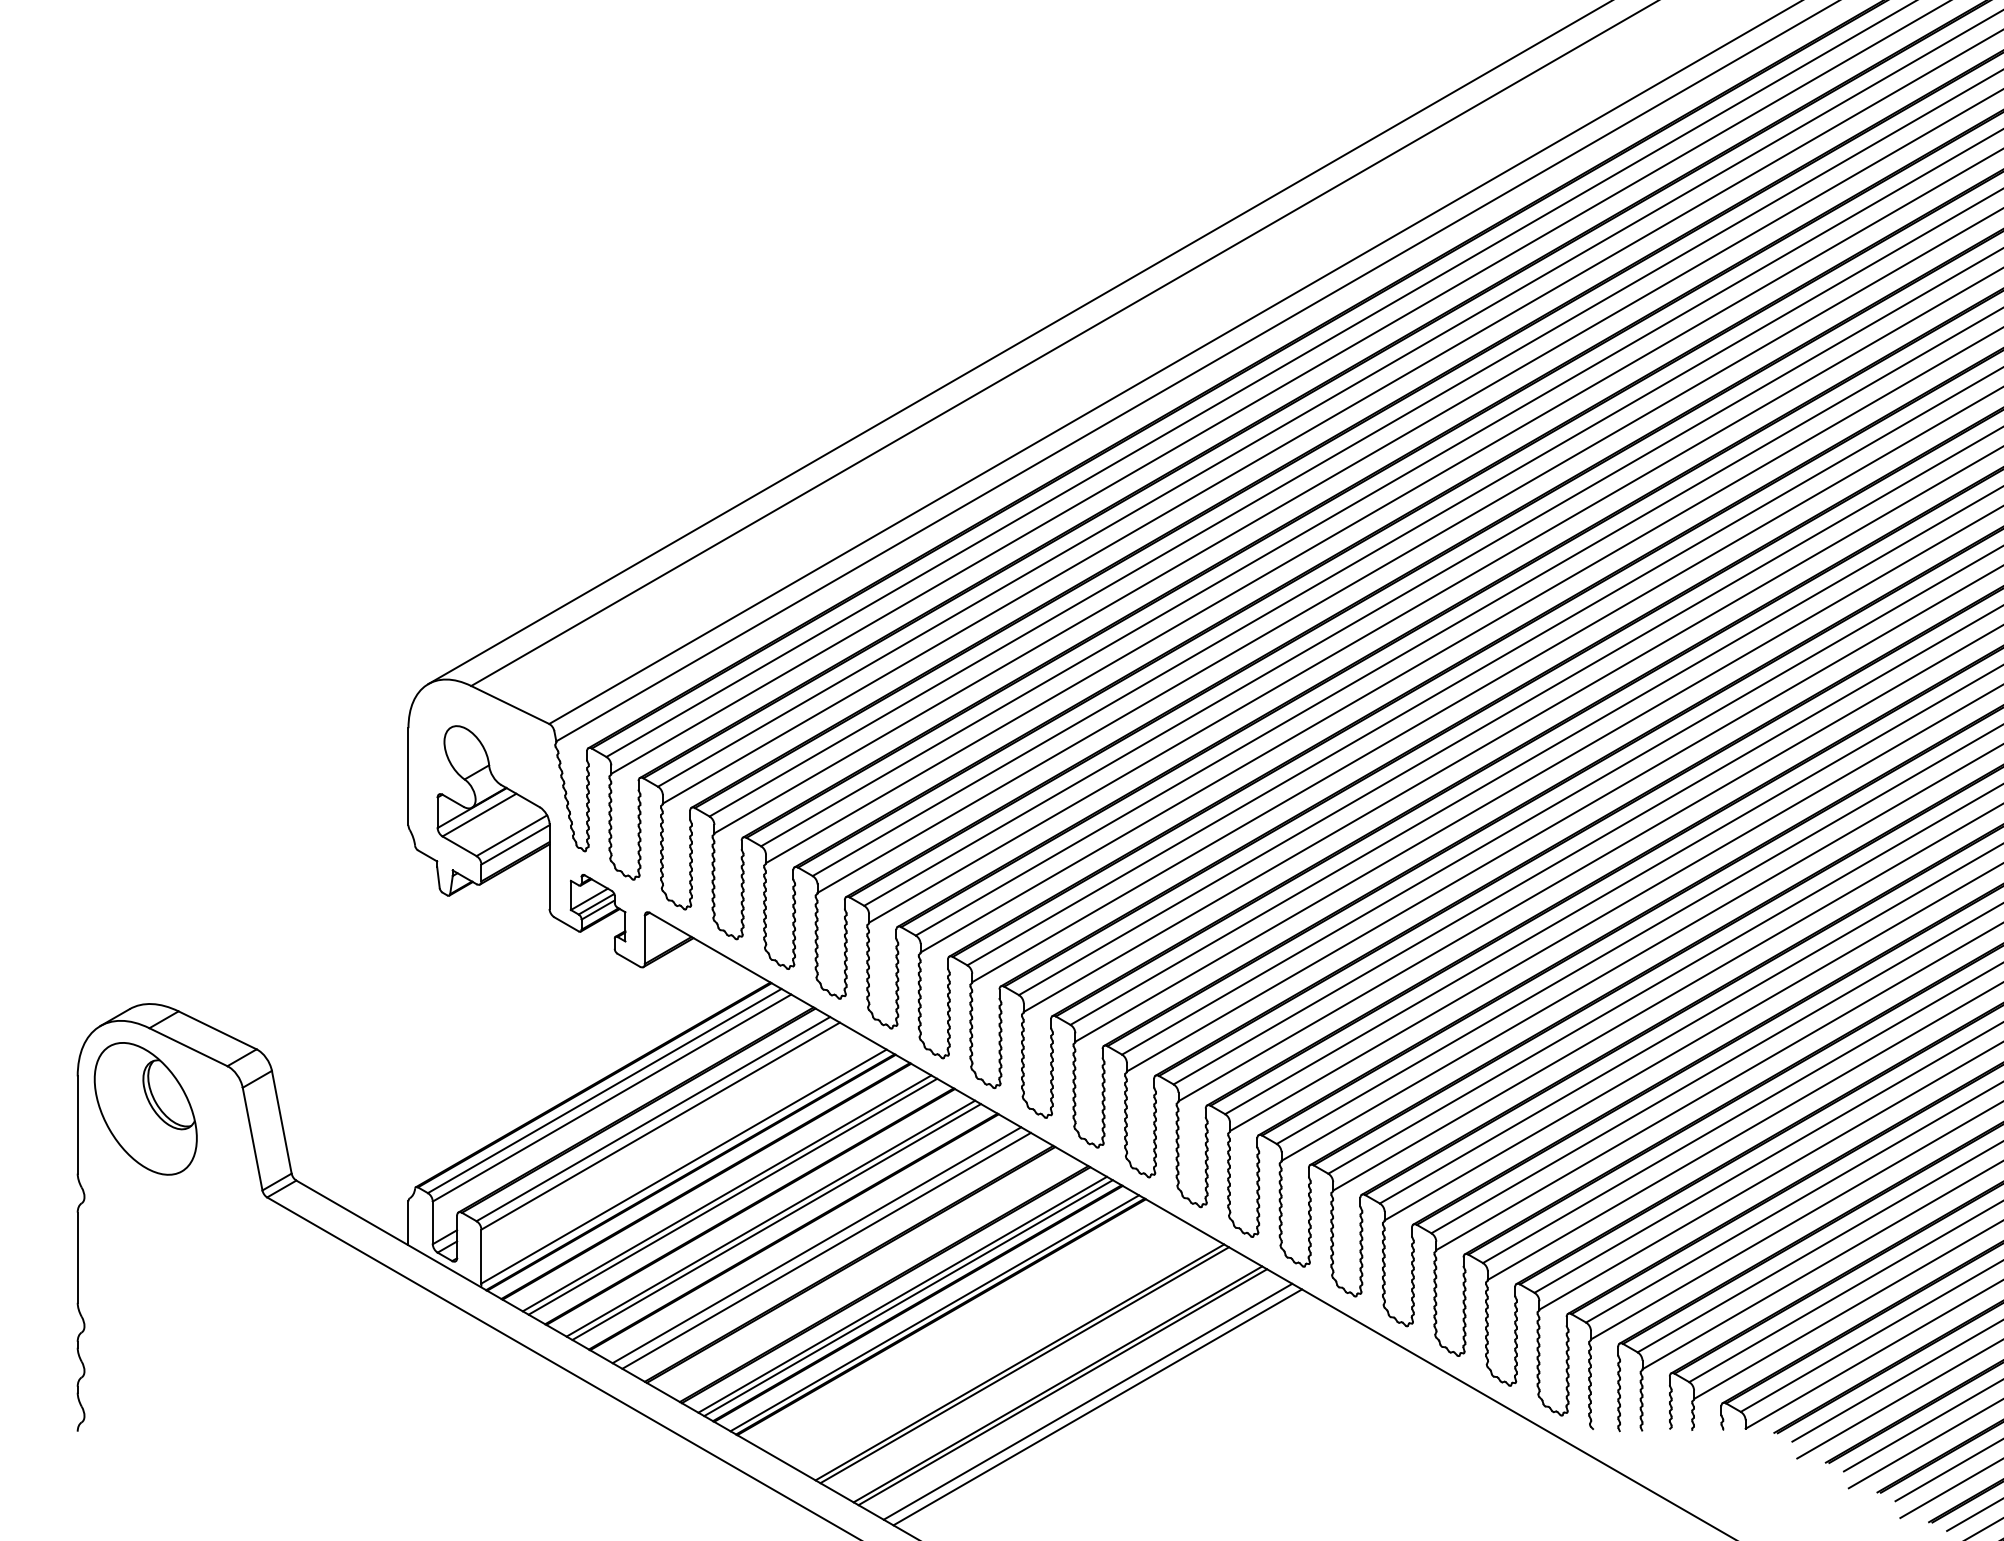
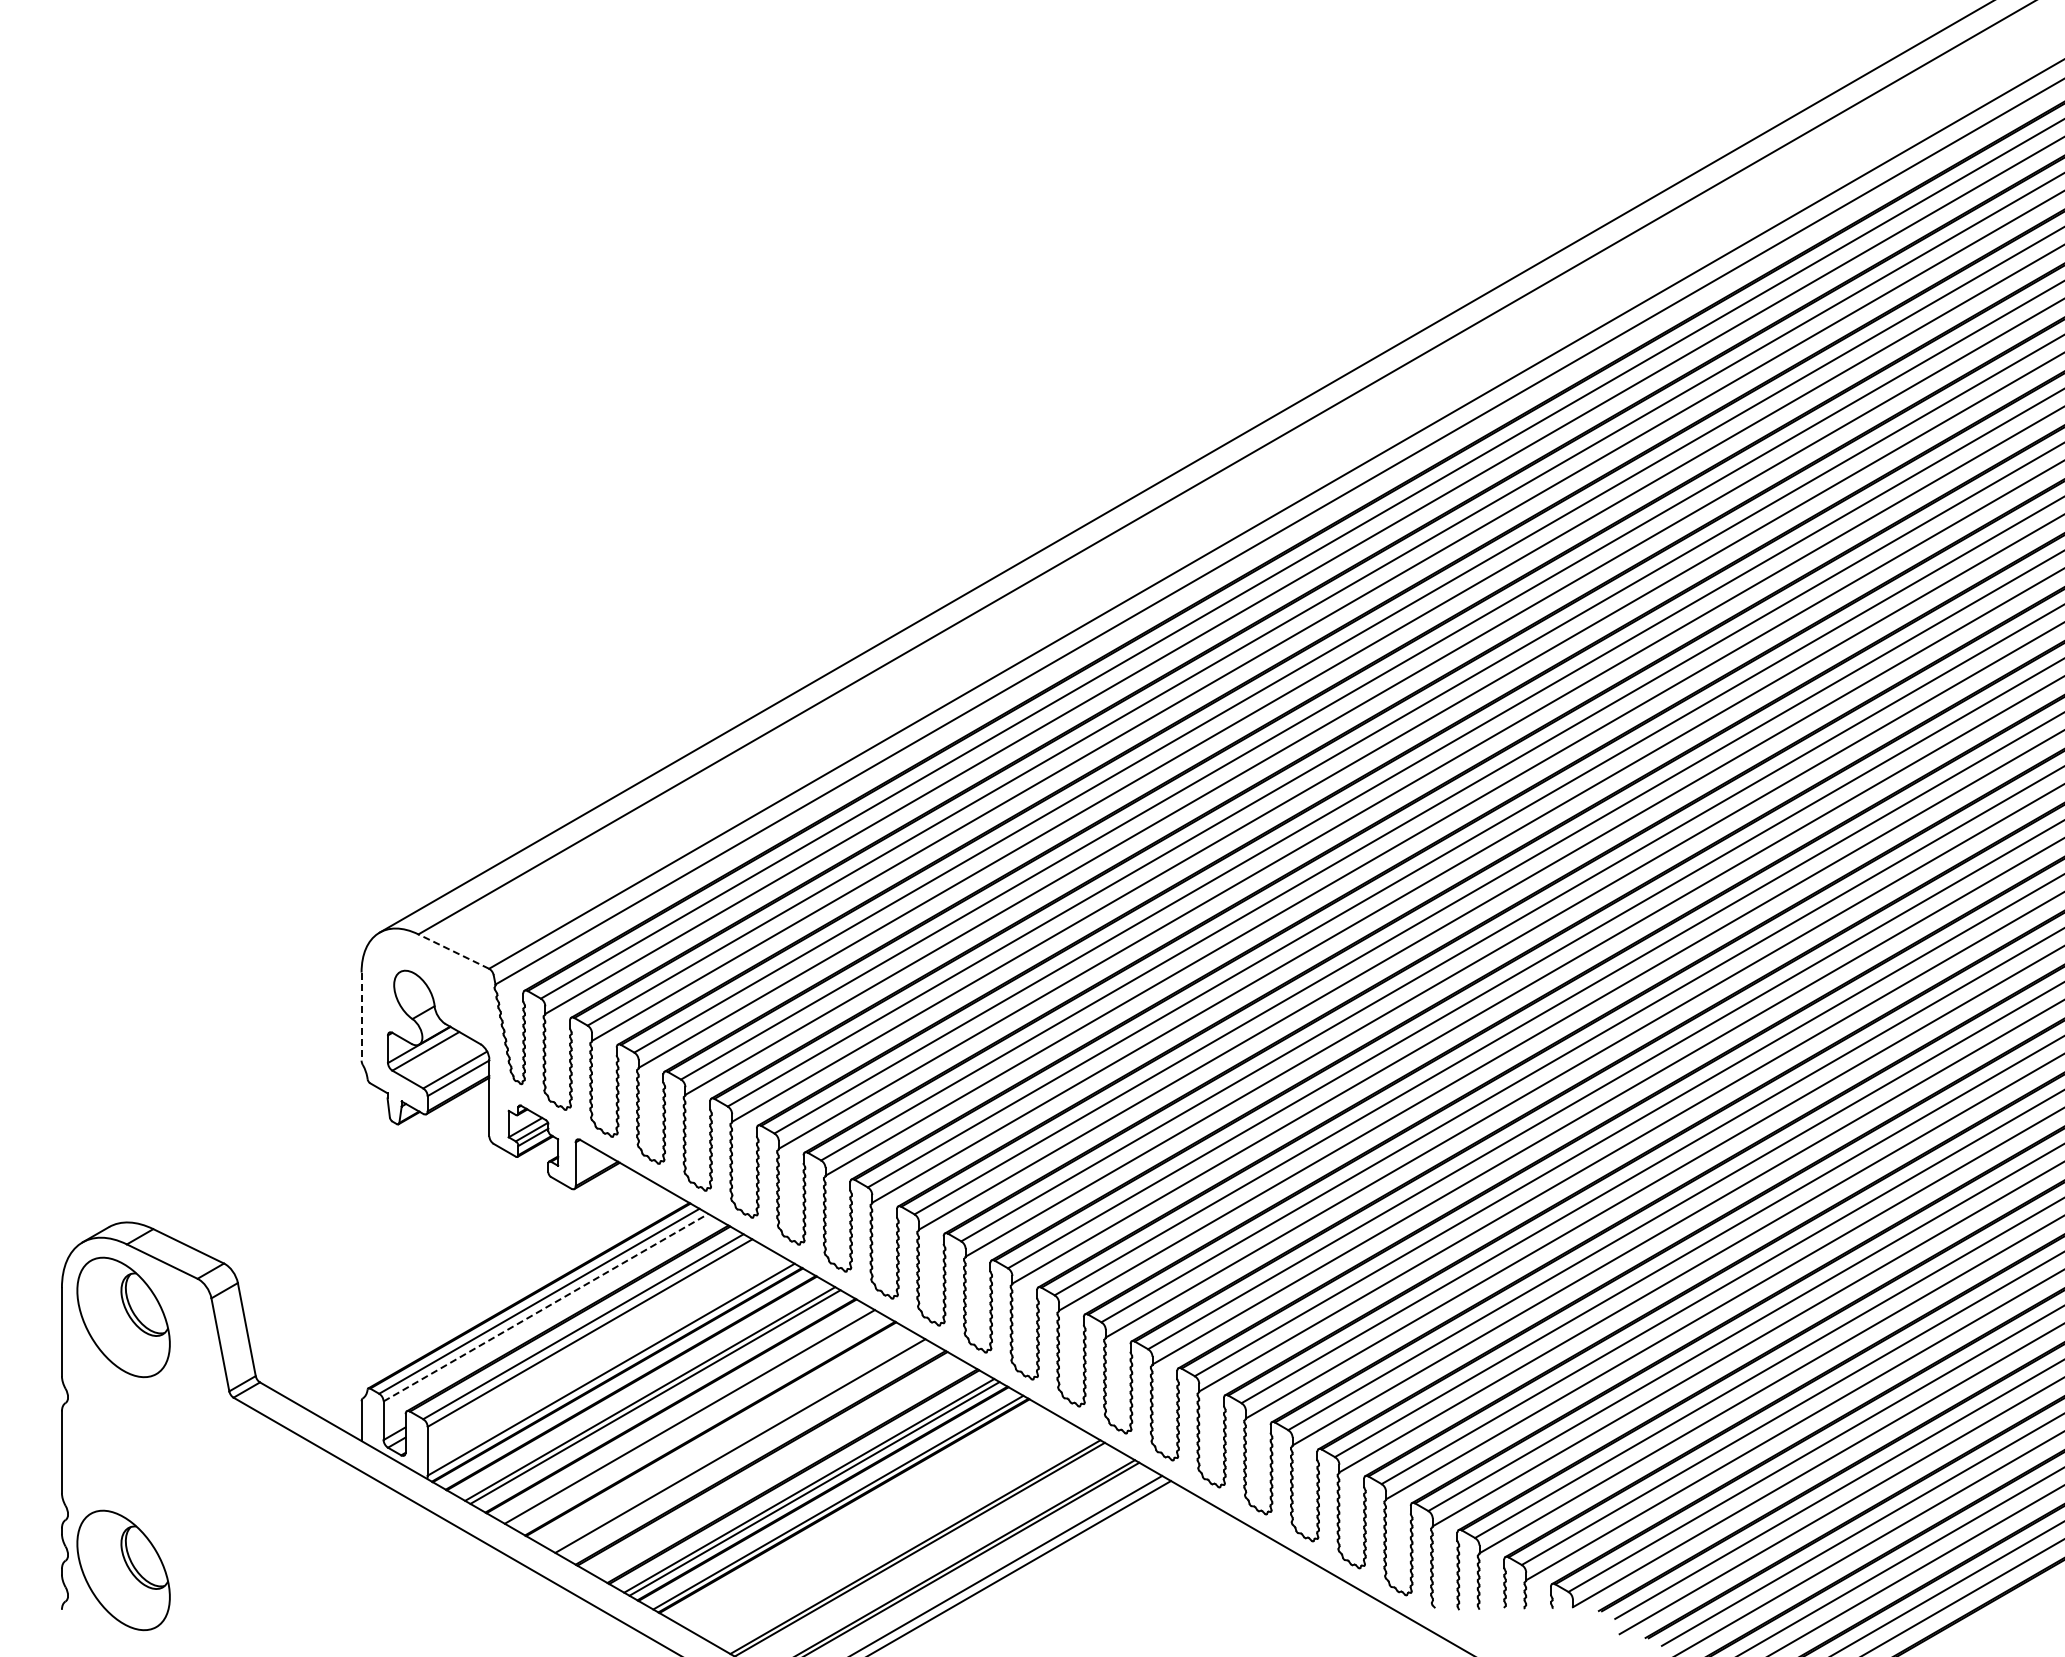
line: (509, 704) -> (453, 951), solid -> dashed
line: (408, 777) -> (361, 1017), solid -> dashed
line: (612, 1097) -> (546, 1307), solid -> dashed
line: (777, 1221) -> (695, 1419), removed
line: (816, 1244) -> (731, 1440), removed
part: (145, 1388) -> (123, 1570), added

